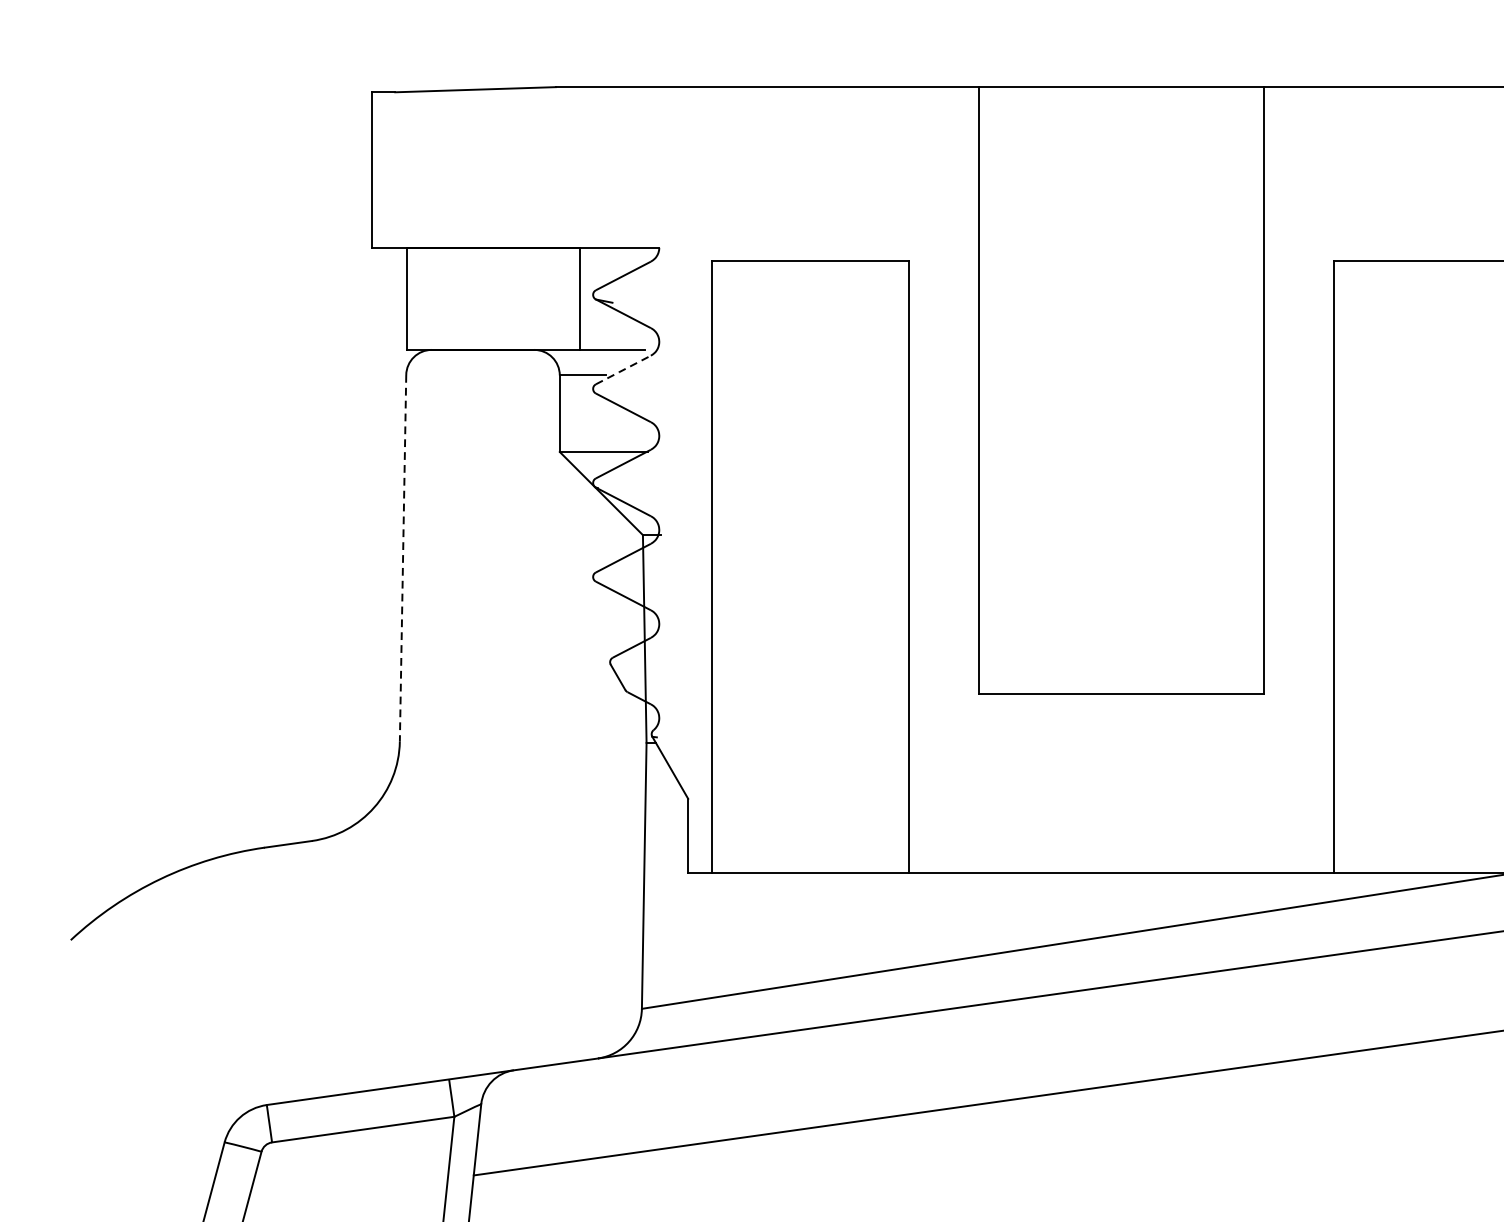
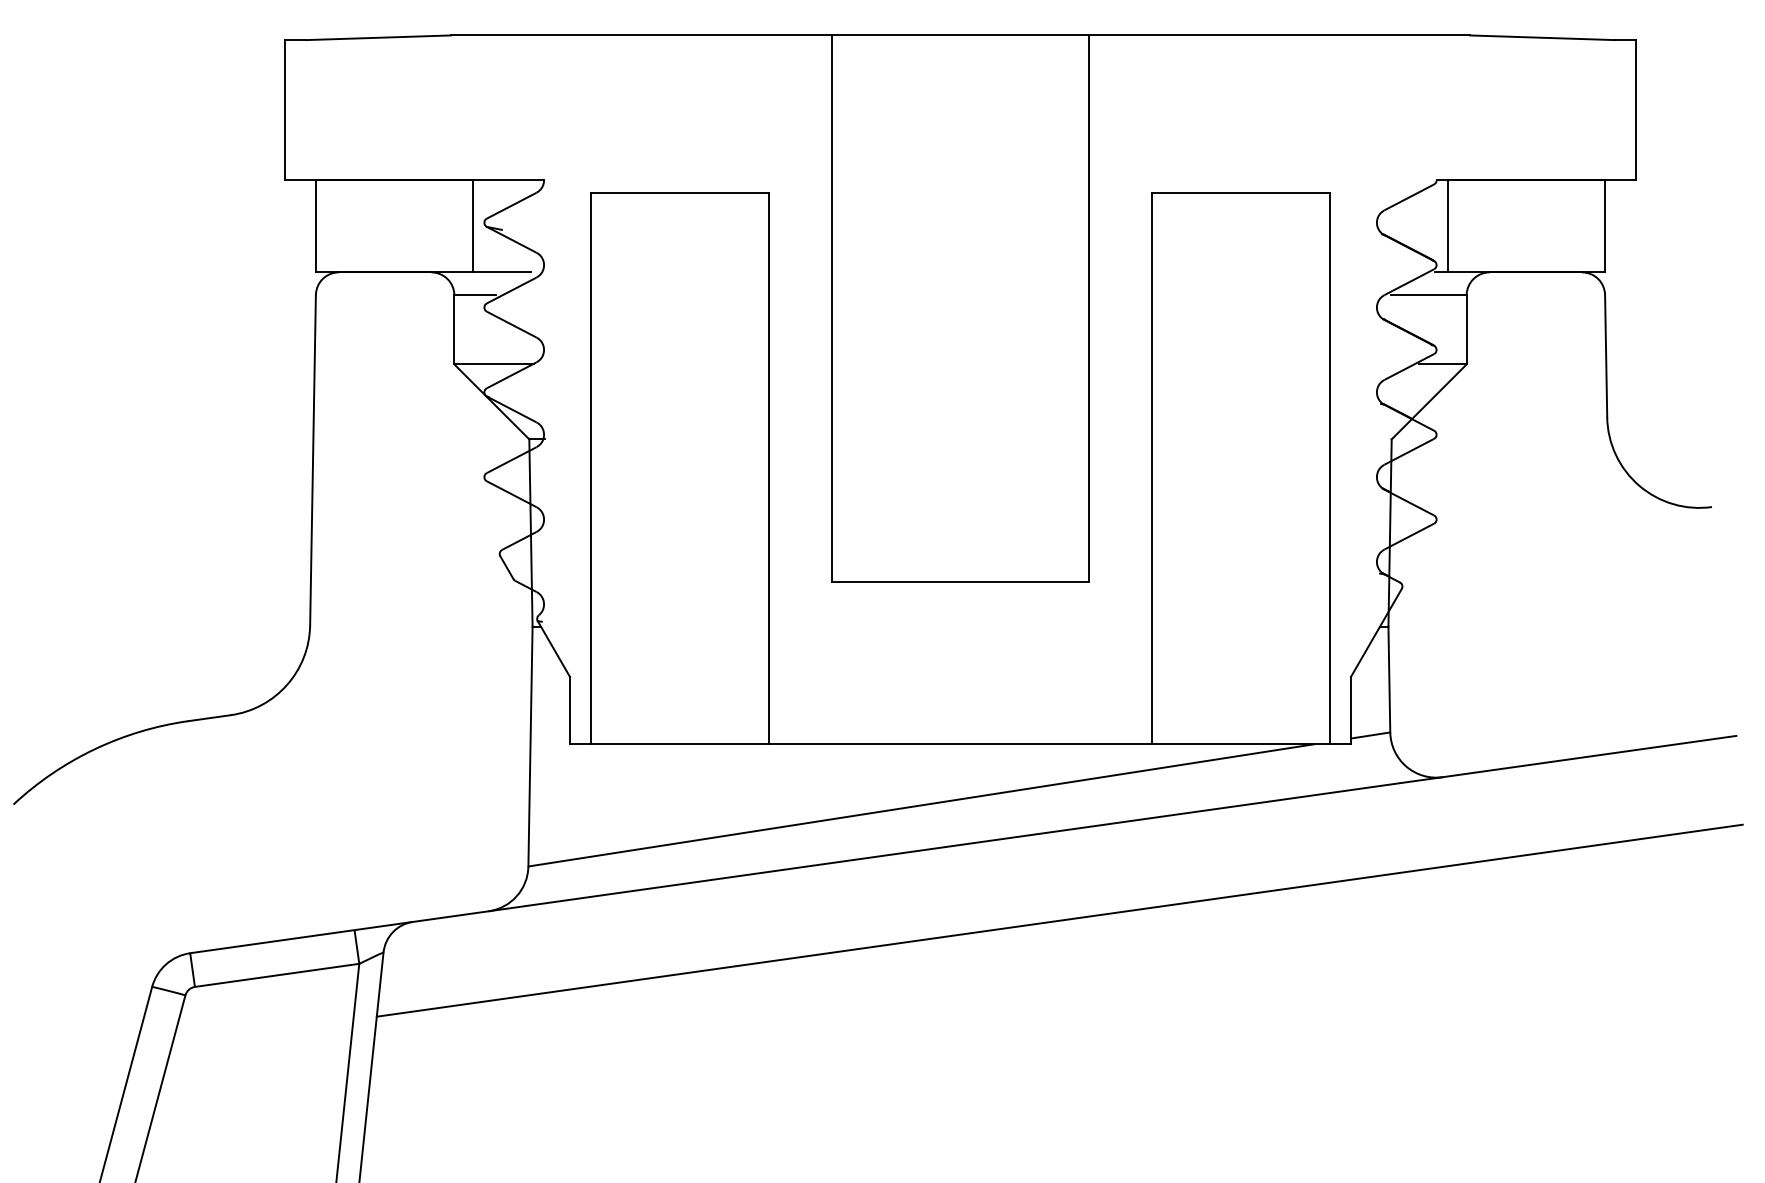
line: (623, 370) -> (511, 290), dashed -> solid
line: (403, 558) -> (313, 460), dashed -> solid

